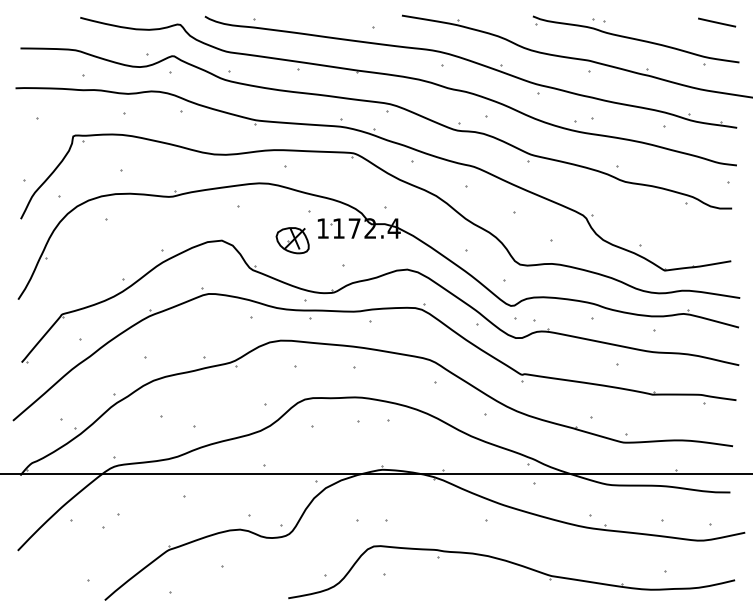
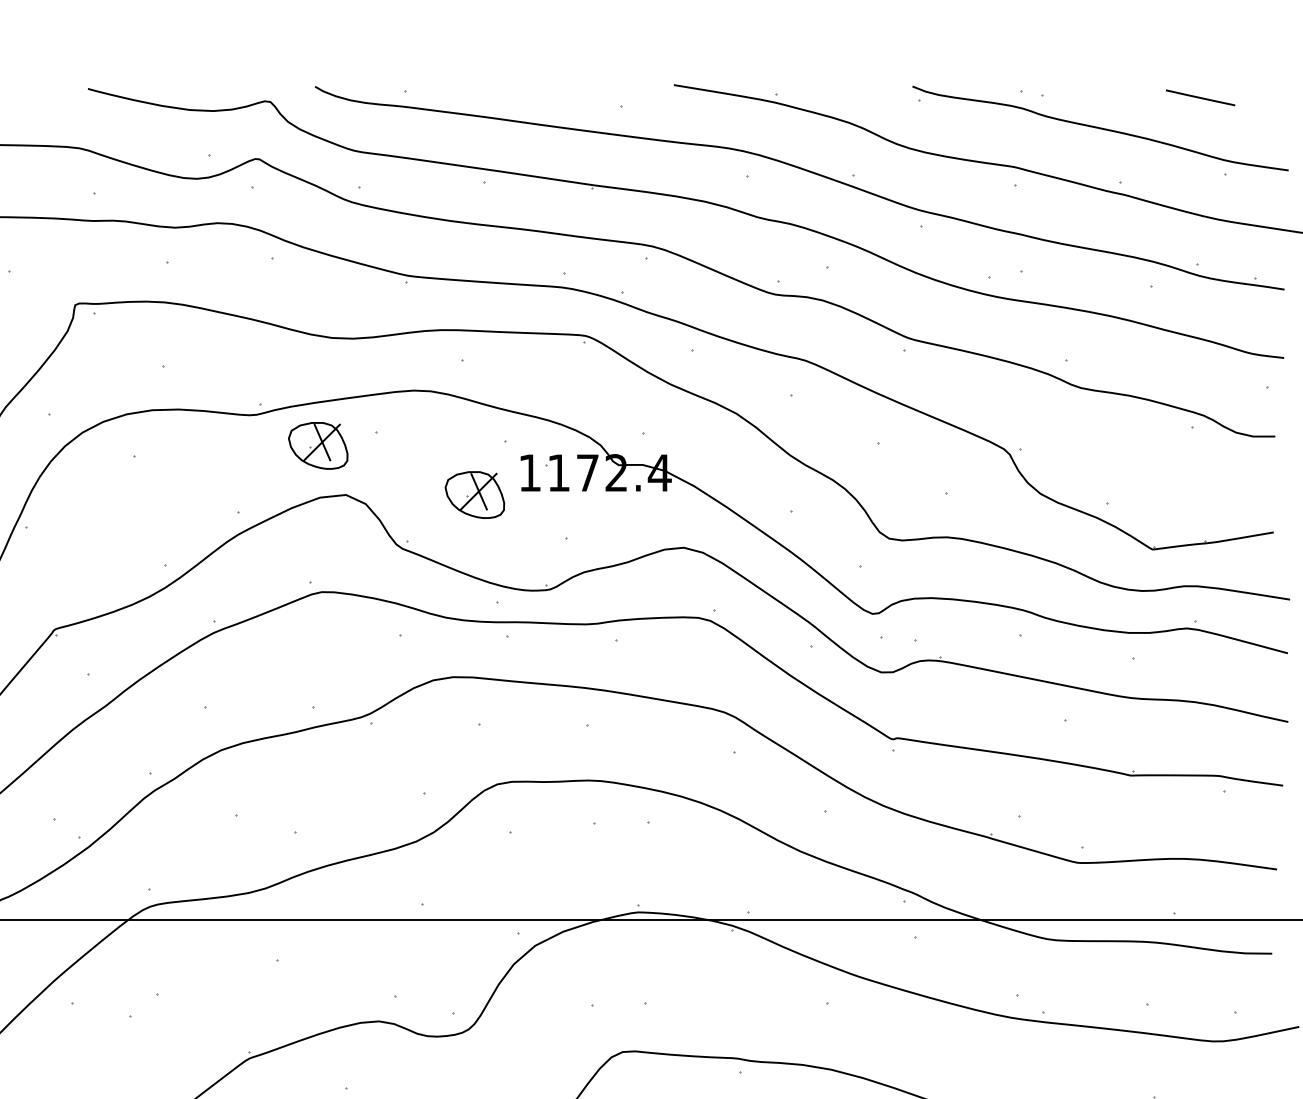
line: (717, 22) -> (1201, 97), moved
part: (206, 213) -> (317, 445), added

